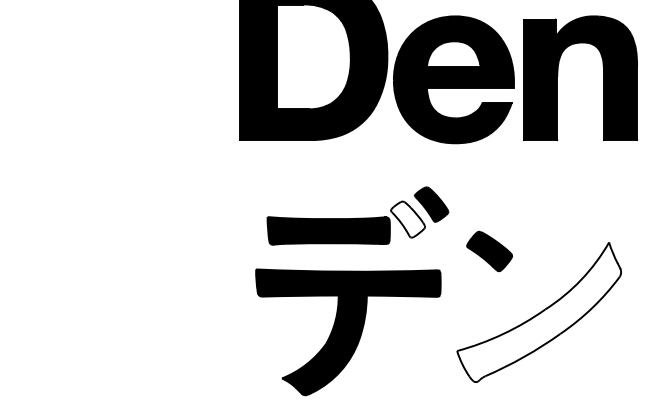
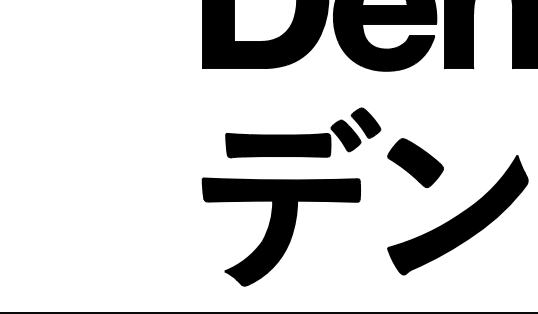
fill: (408, 219) -> (346, 135), added
part: (489, 251) -> (415, 163), size x1.43
fill: (539, 312) -> (458, 215), added
part: (348, 332) -> (281, 232), moved

